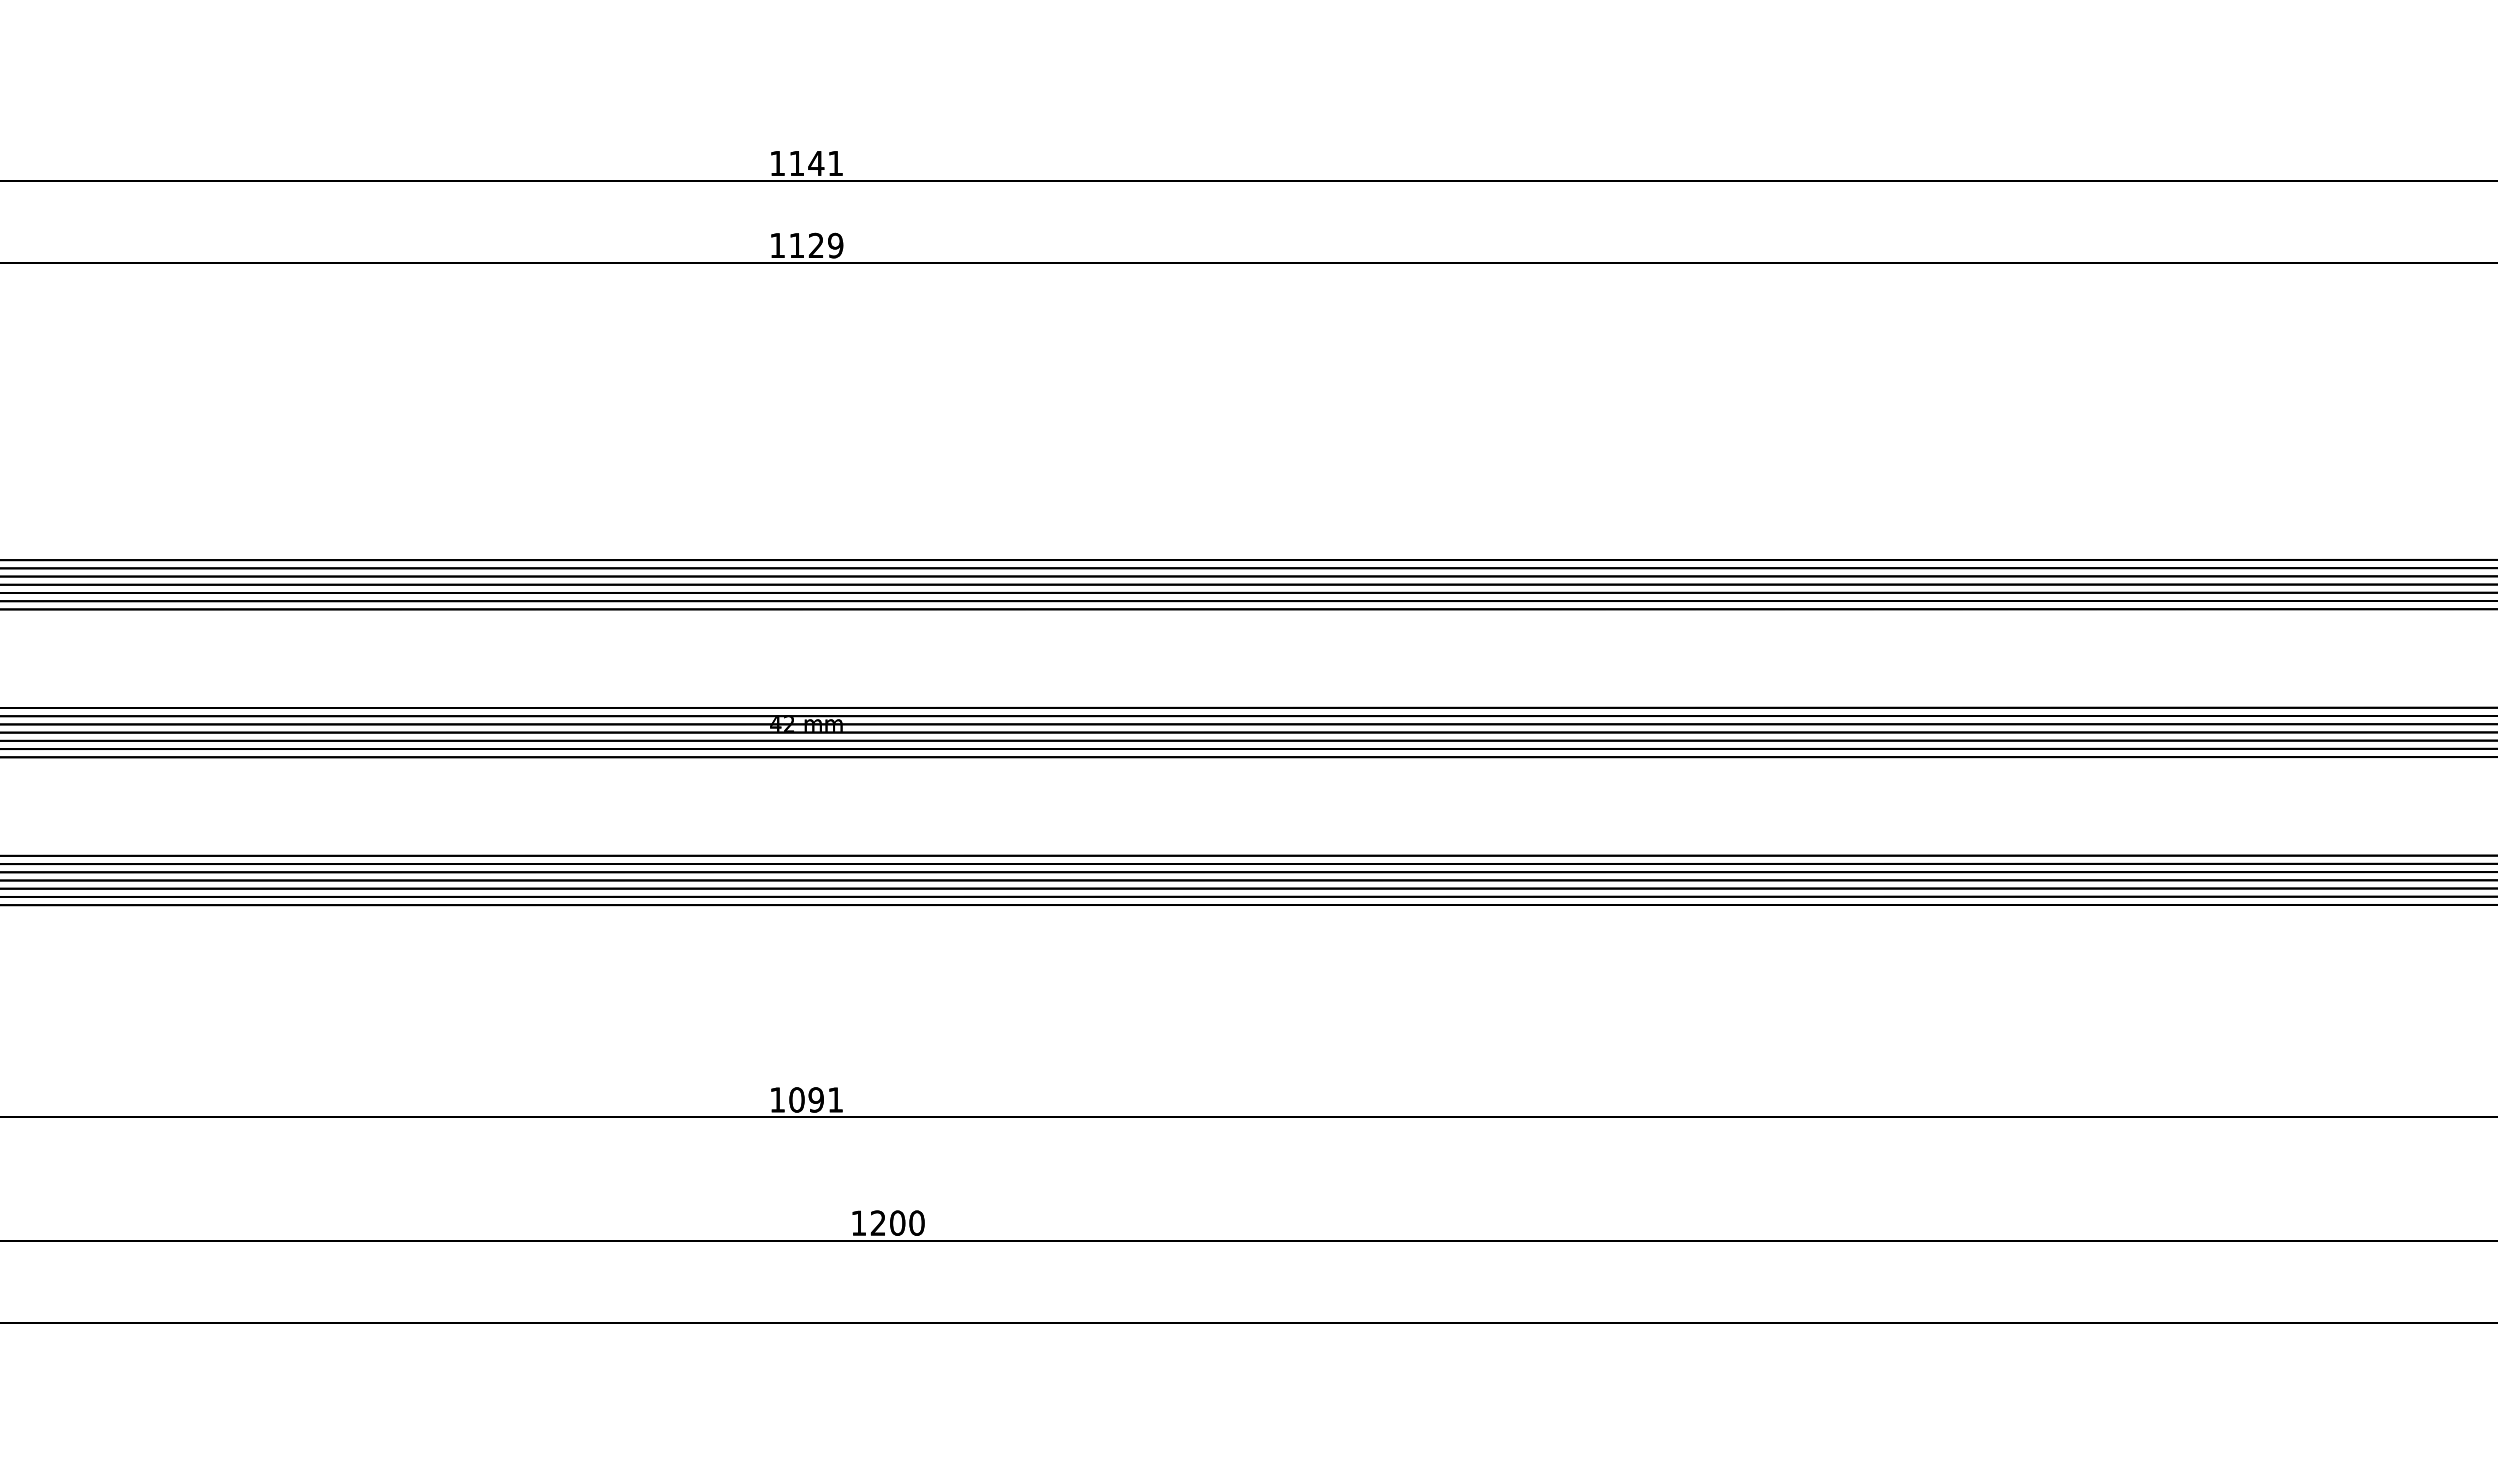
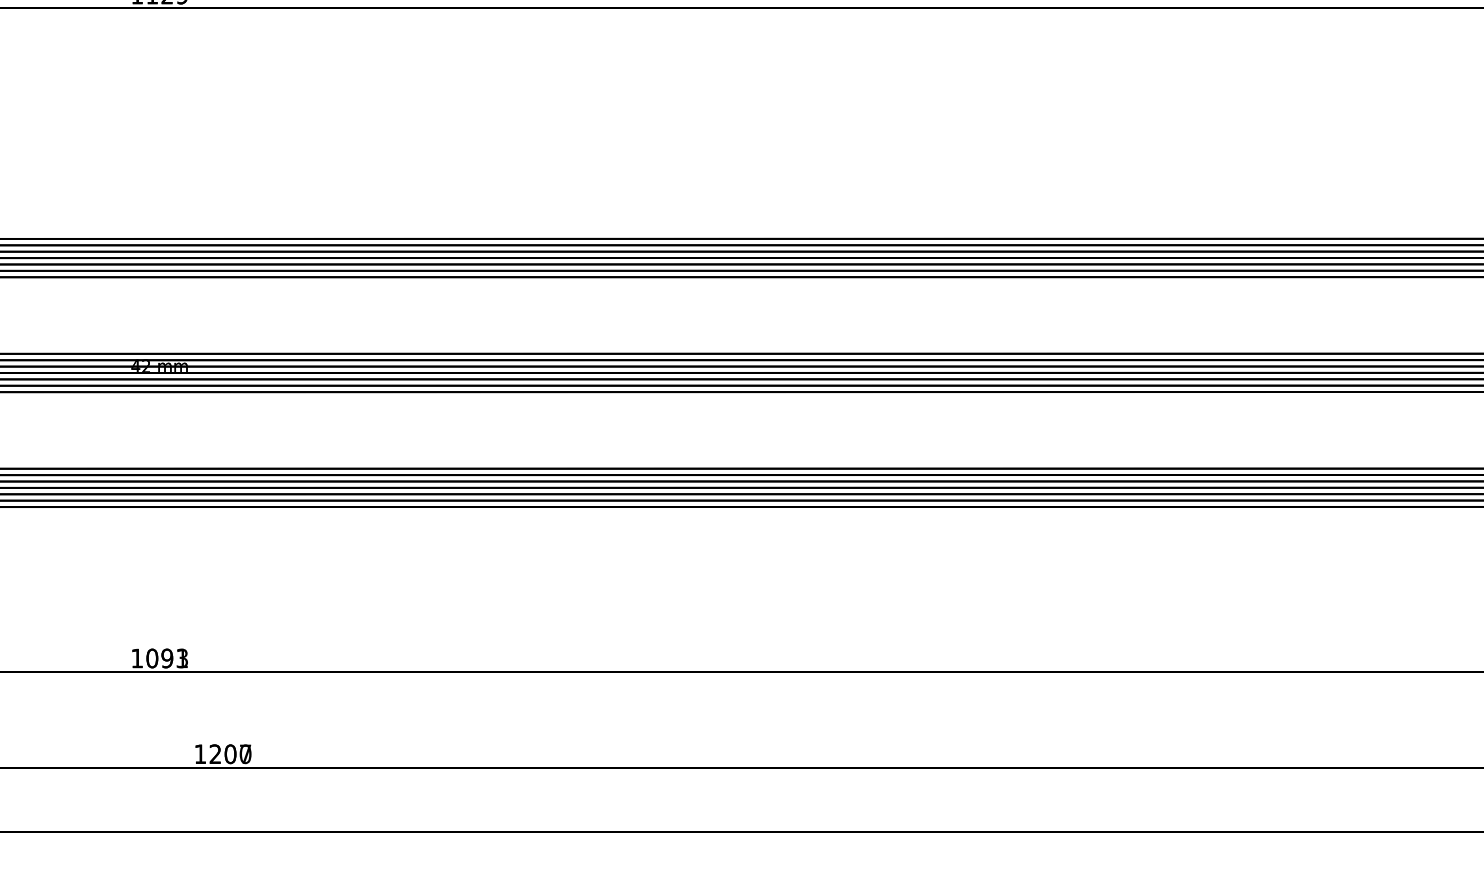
text: (835, 1099) -> (182, 658), 1091 -> 1093
text: (916, 1222) -> (245, 753), 1200 -> 1207

